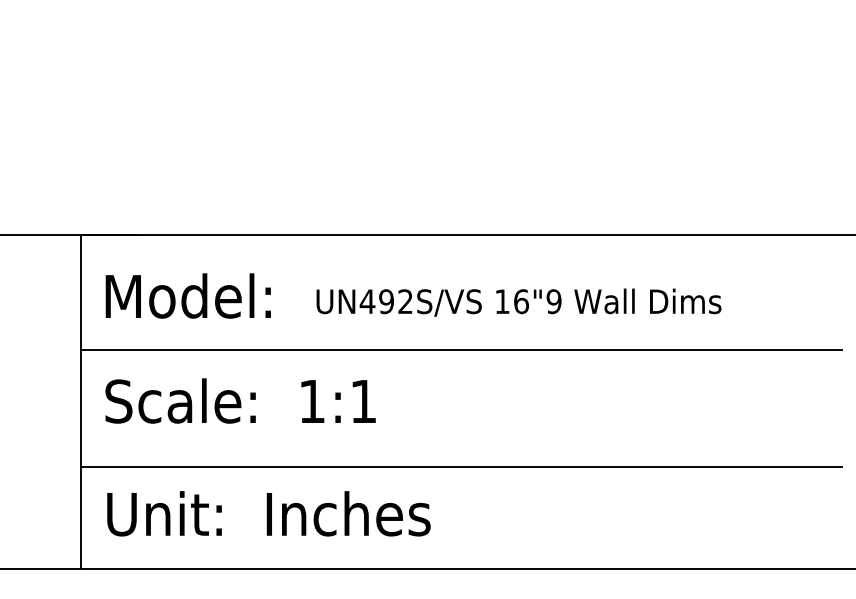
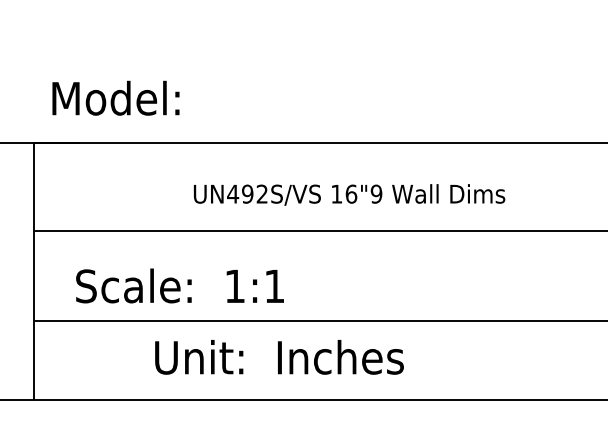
text: (187, 295) -> (115, 97), moved
text: (518, 302) -> (349, 194), moved
text: (240, 400) -> (179, 285), moved
text: (268, 513) -> (279, 357), moved

